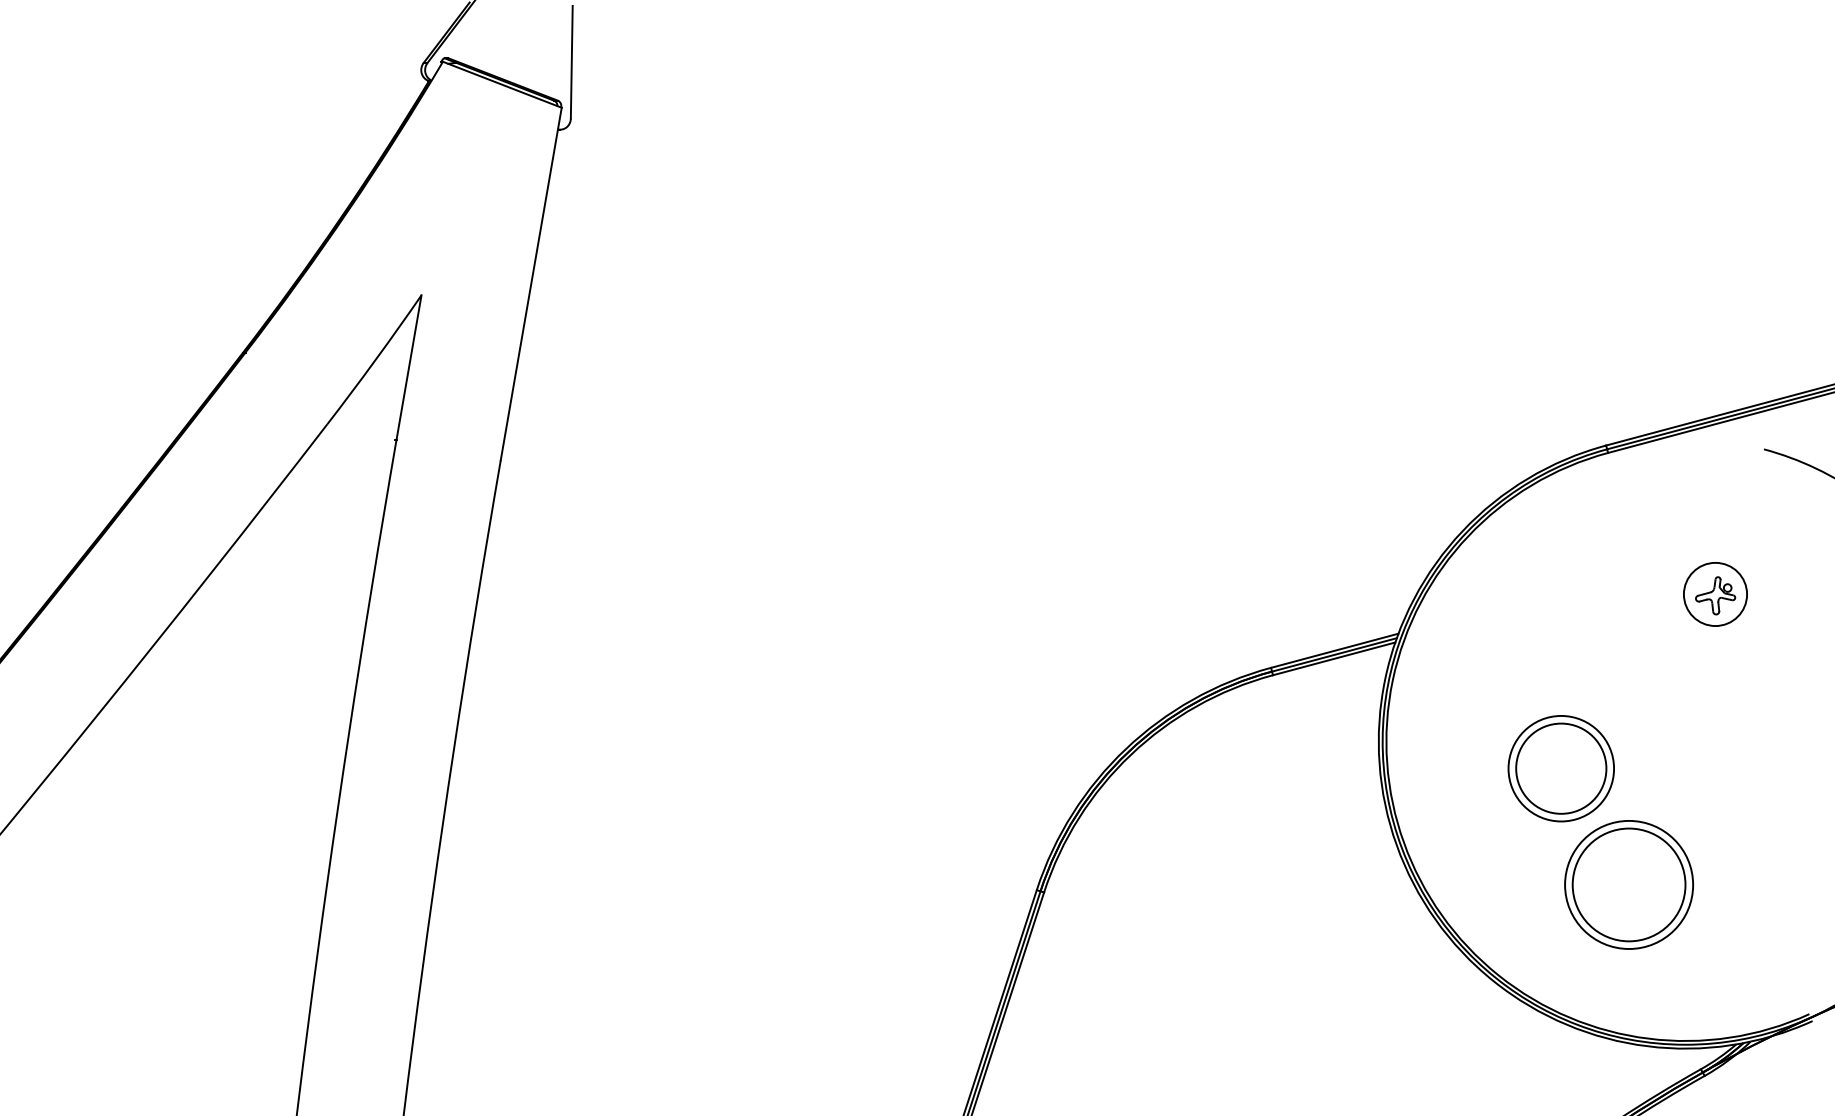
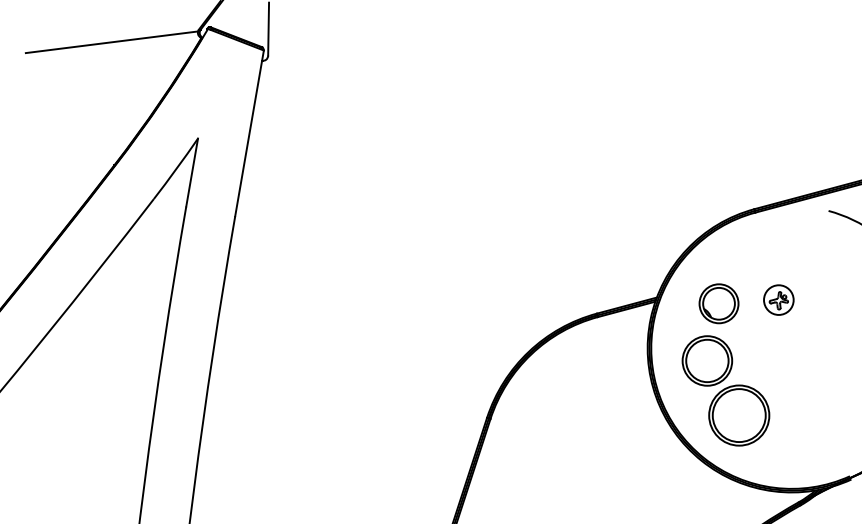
line: (237, 90) -> (111, 42), added
part: (1714, 593) -> (778, 299), moved
part: (1529, 646) -> (718, 303), added
part: (1599, 831) -> (725, 390), moved

